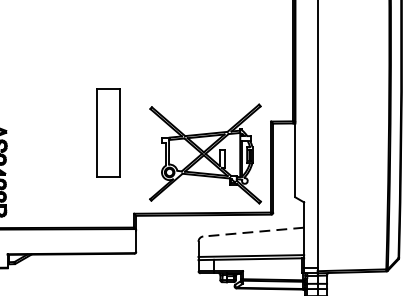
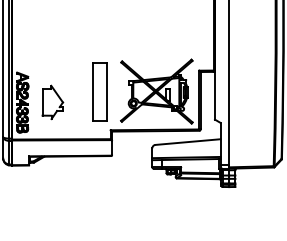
part: (107, 132) -> (99, 91), moved
part: (43, 170) -> (52, 102), added
line: (254, 232) -> (188, 142), dashed -> solid

